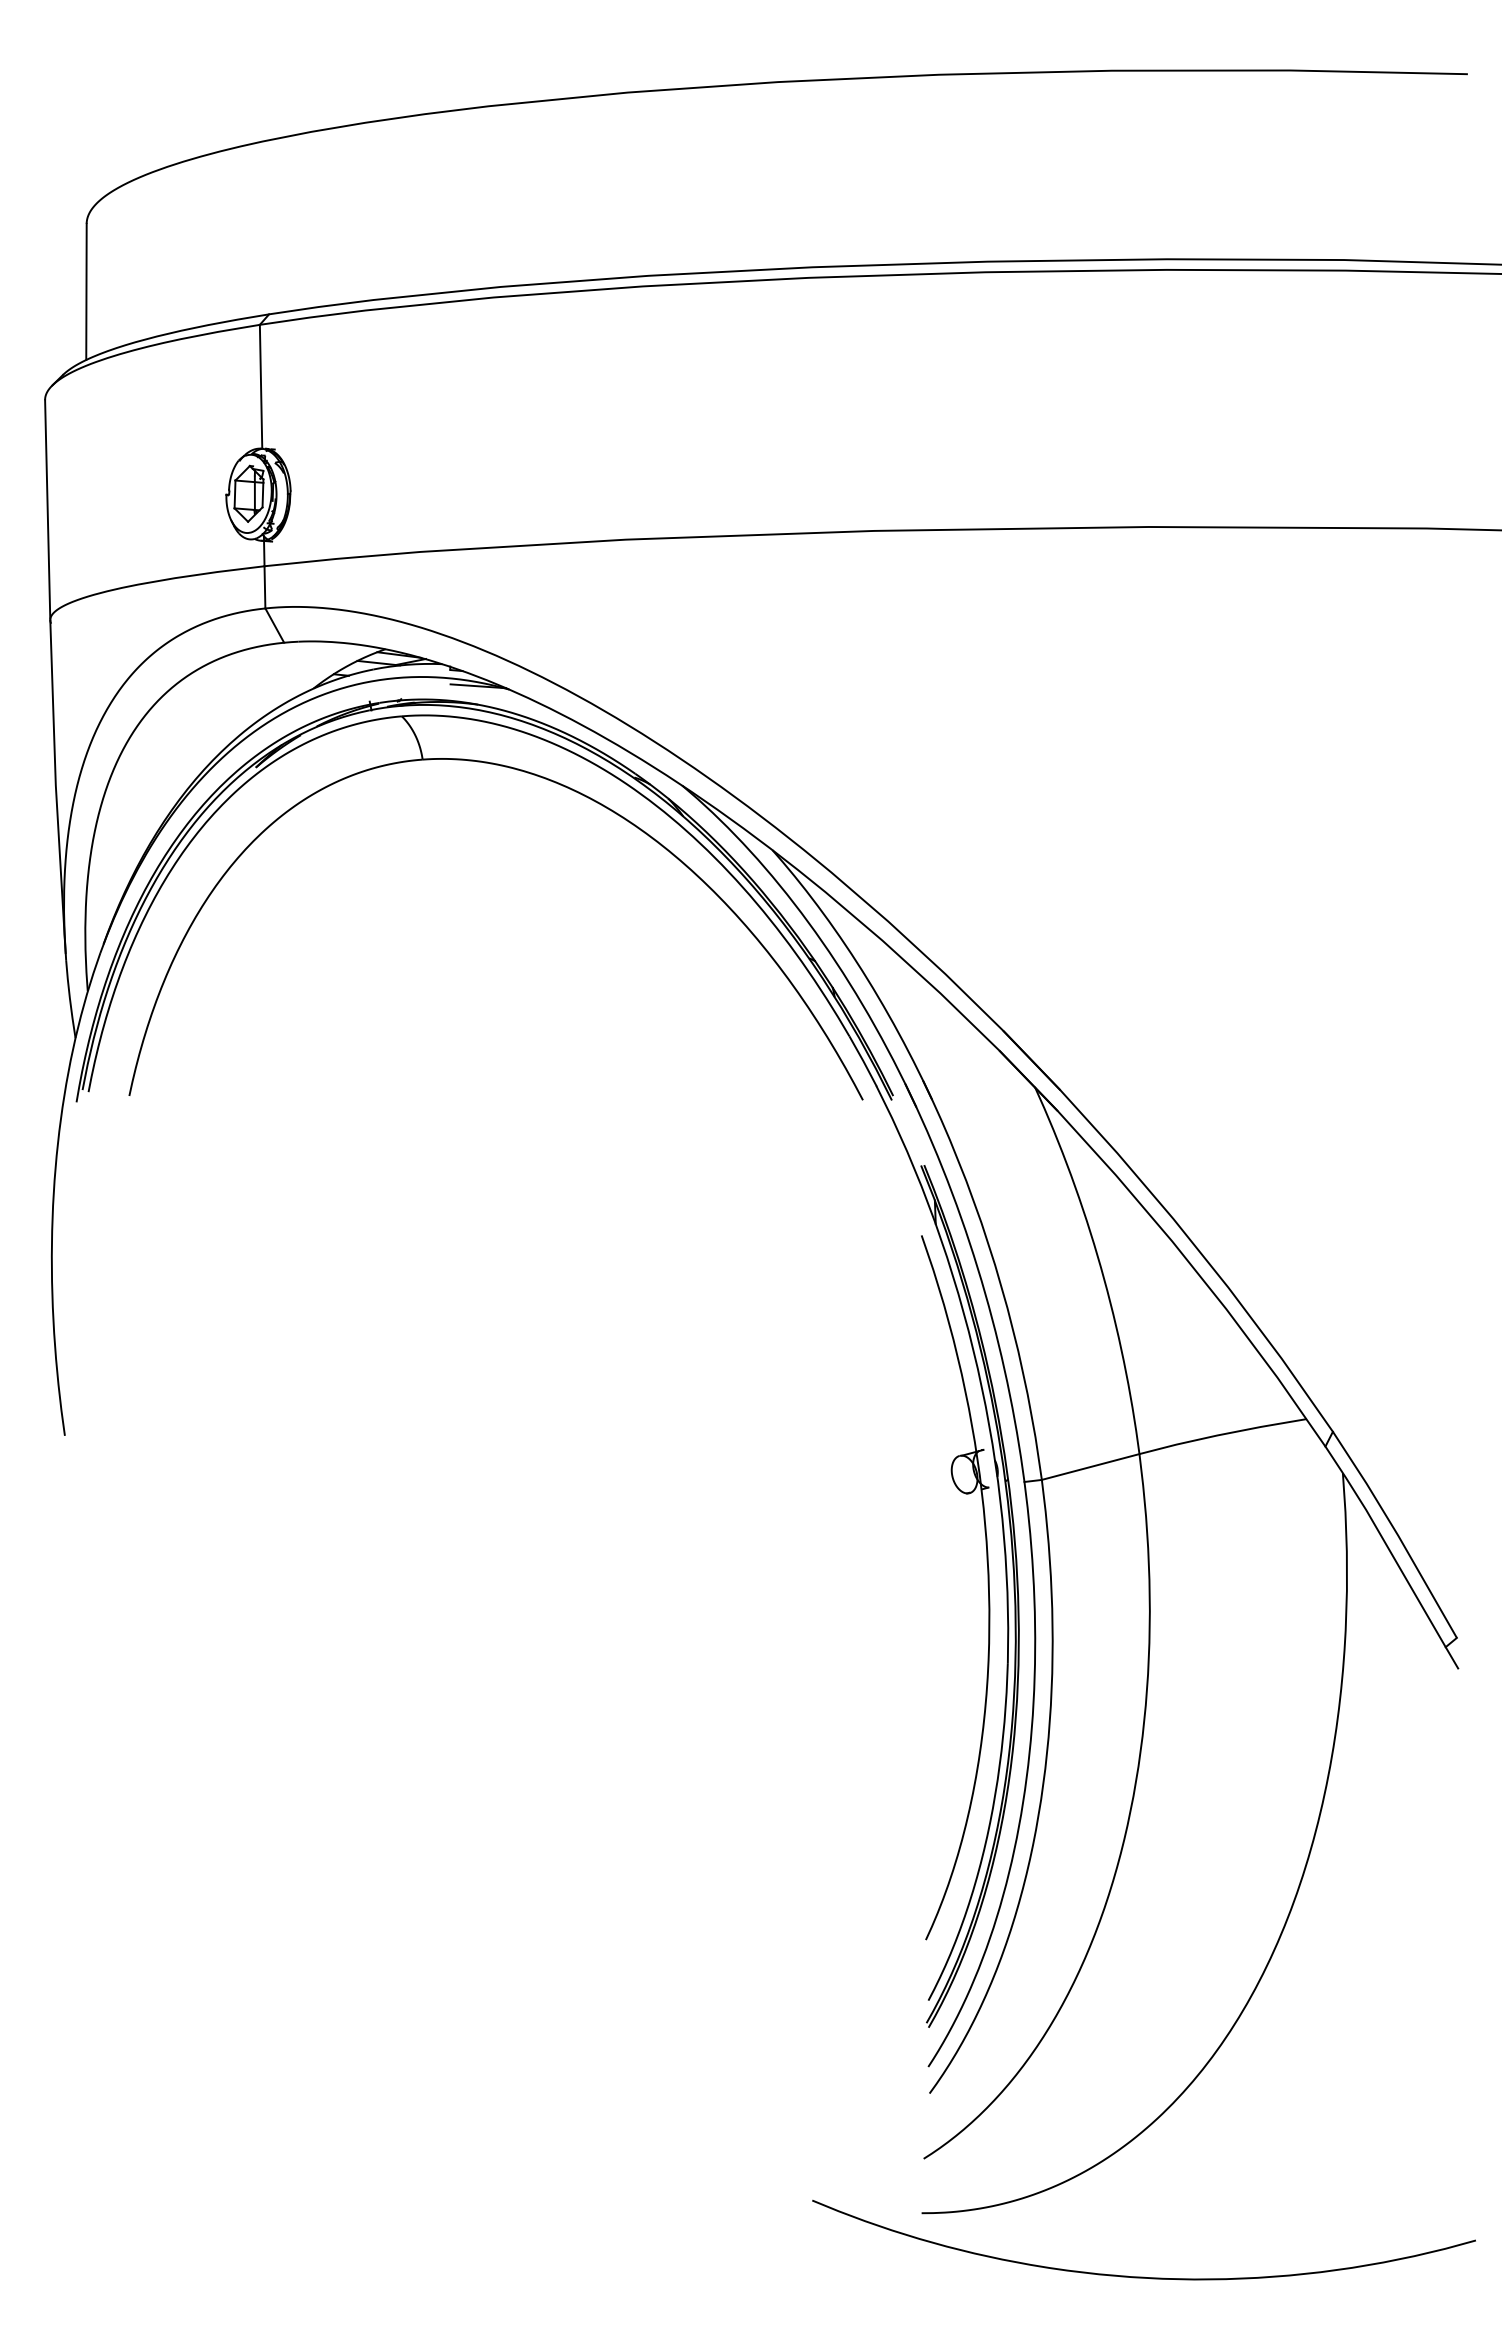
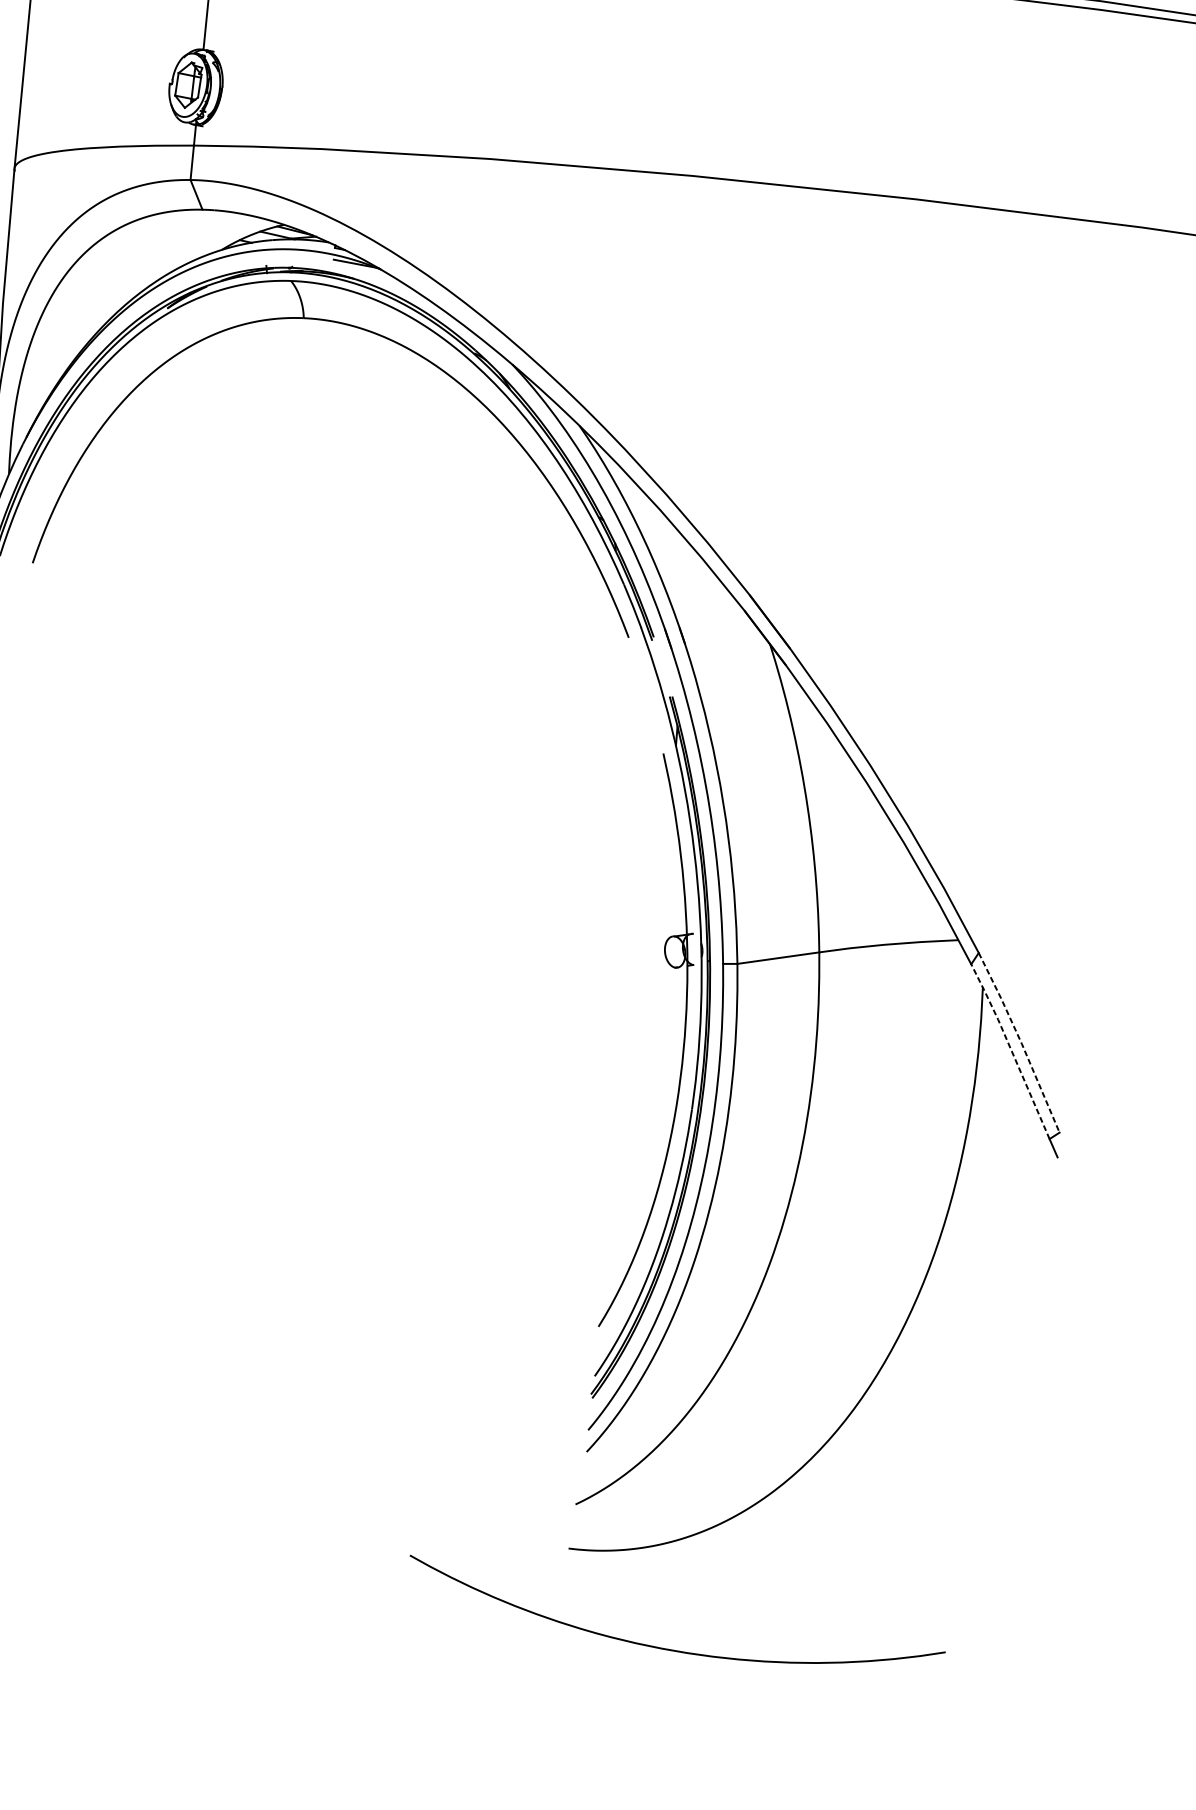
line: (1397, 1534) -> (1021, 1042), solid -> dashed
line: (1386, 1544) -> (1011, 1049), solid -> dashed
curve: (1143, 2276) -> (671, 1649), moved

